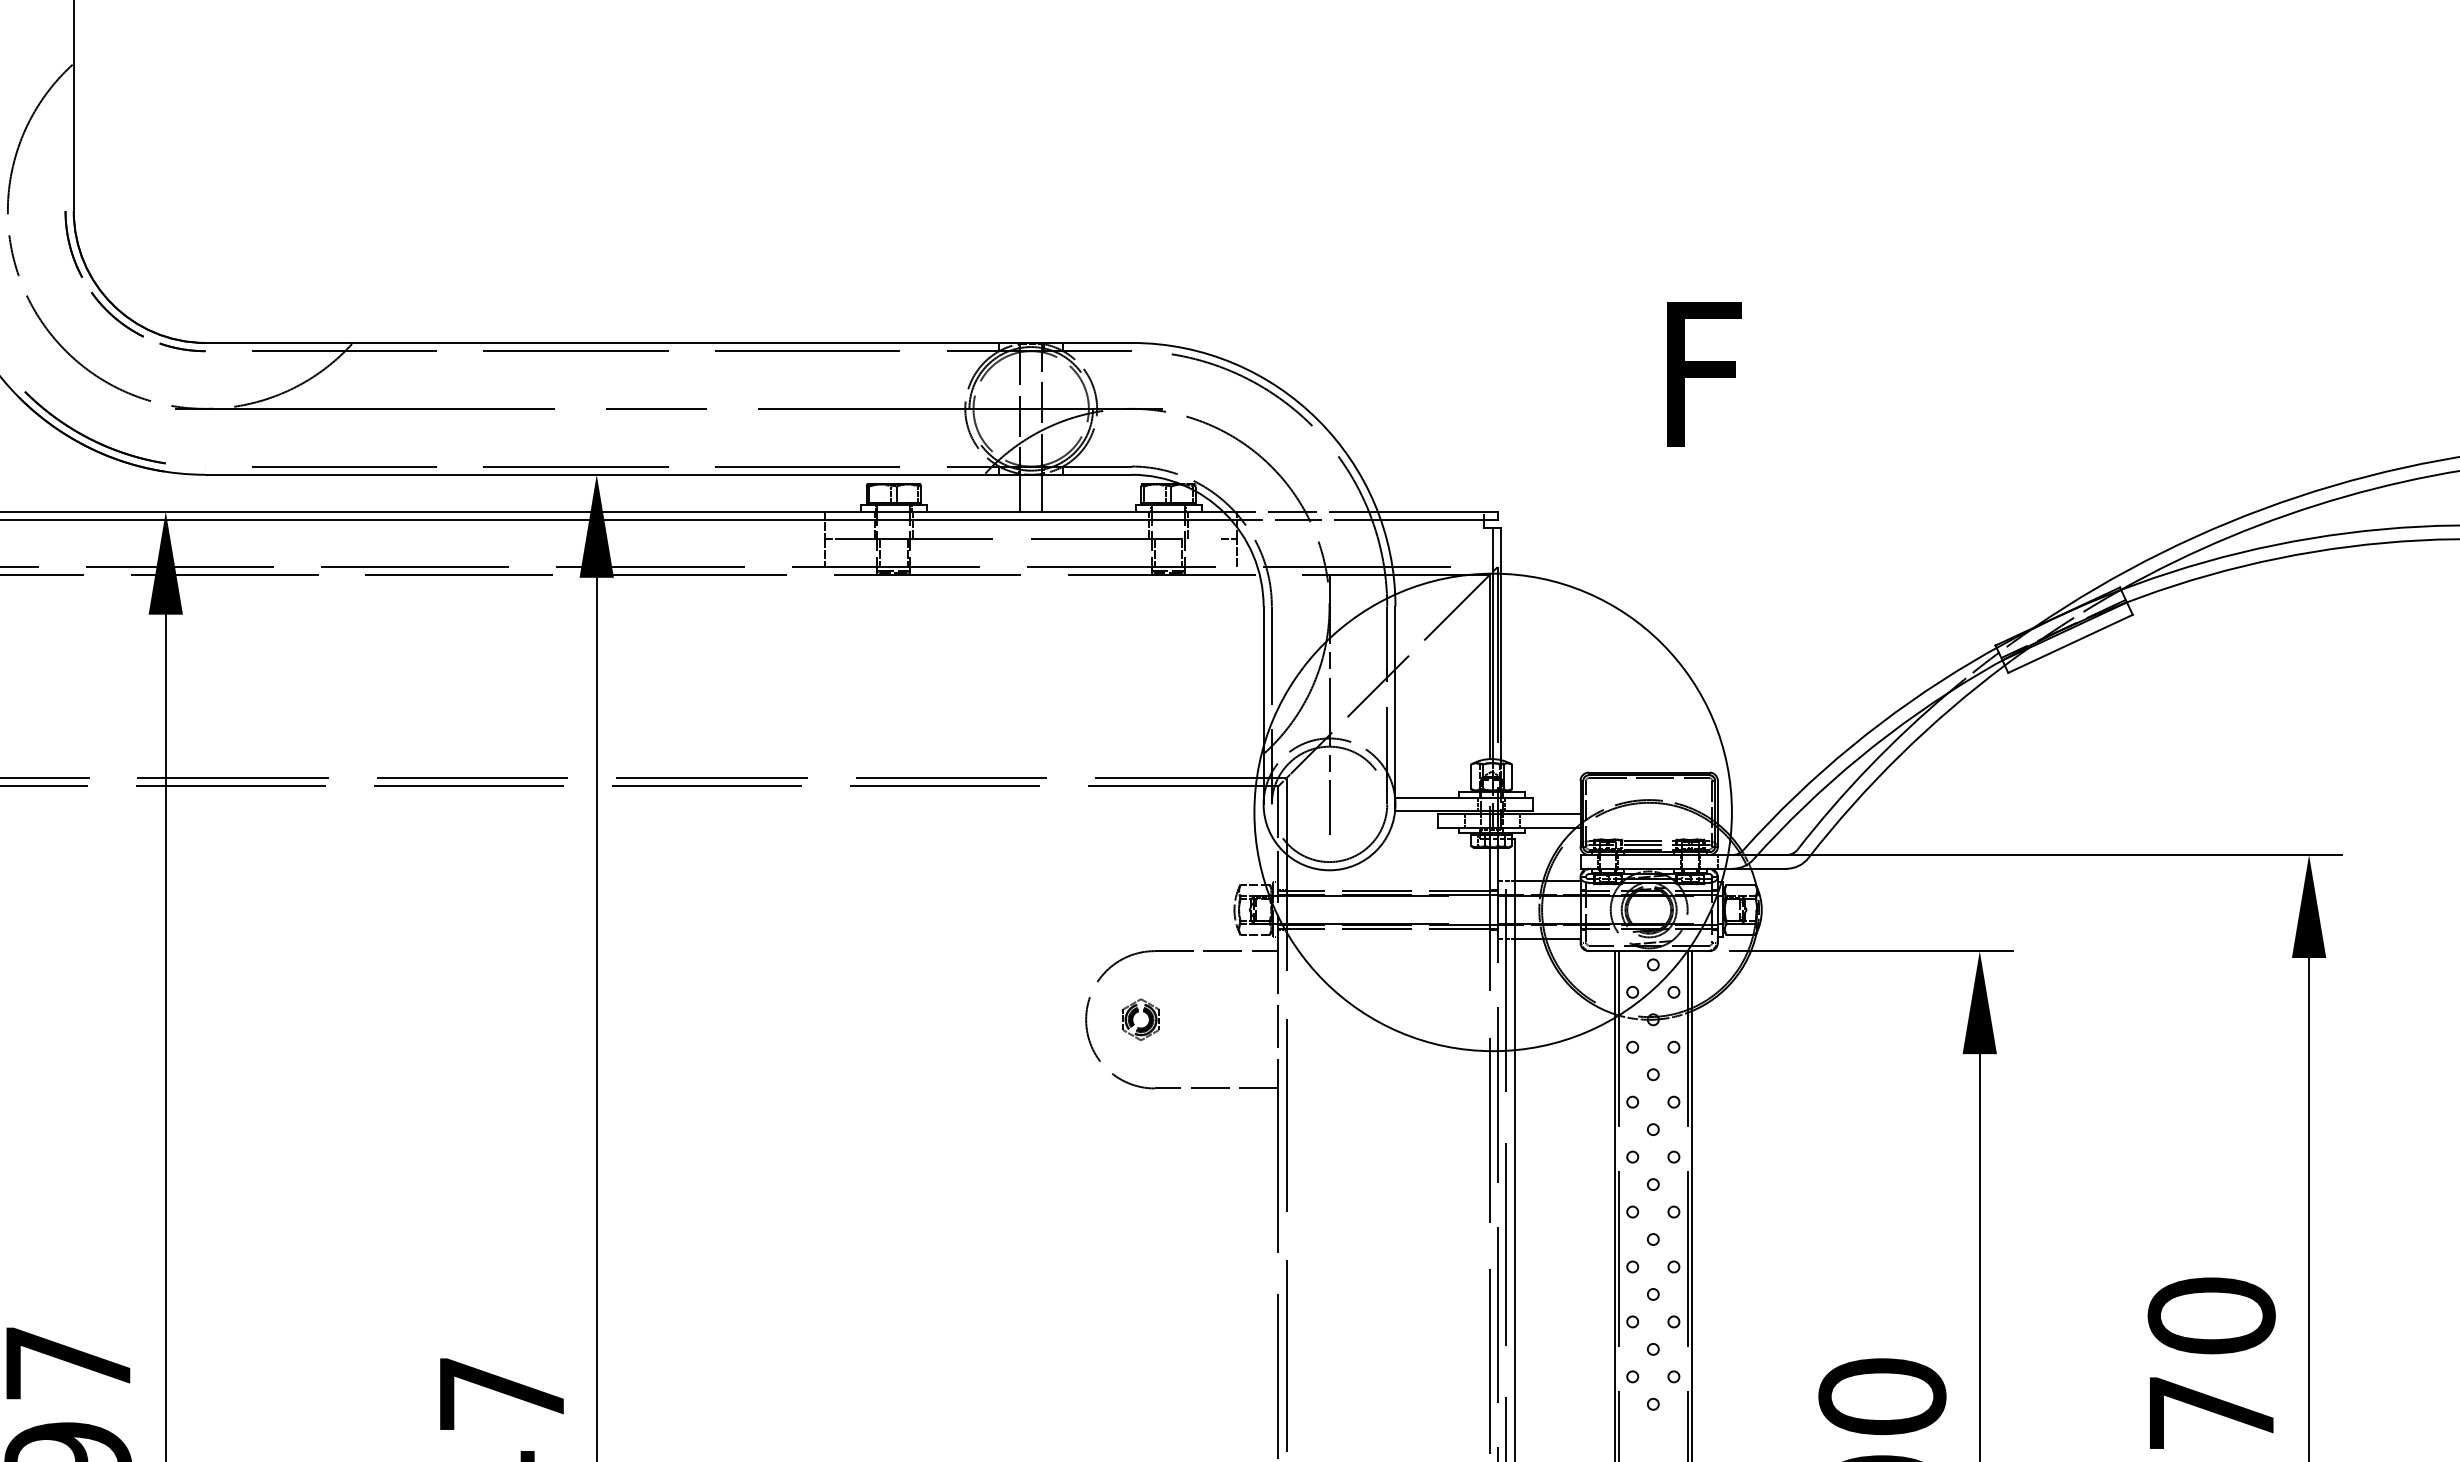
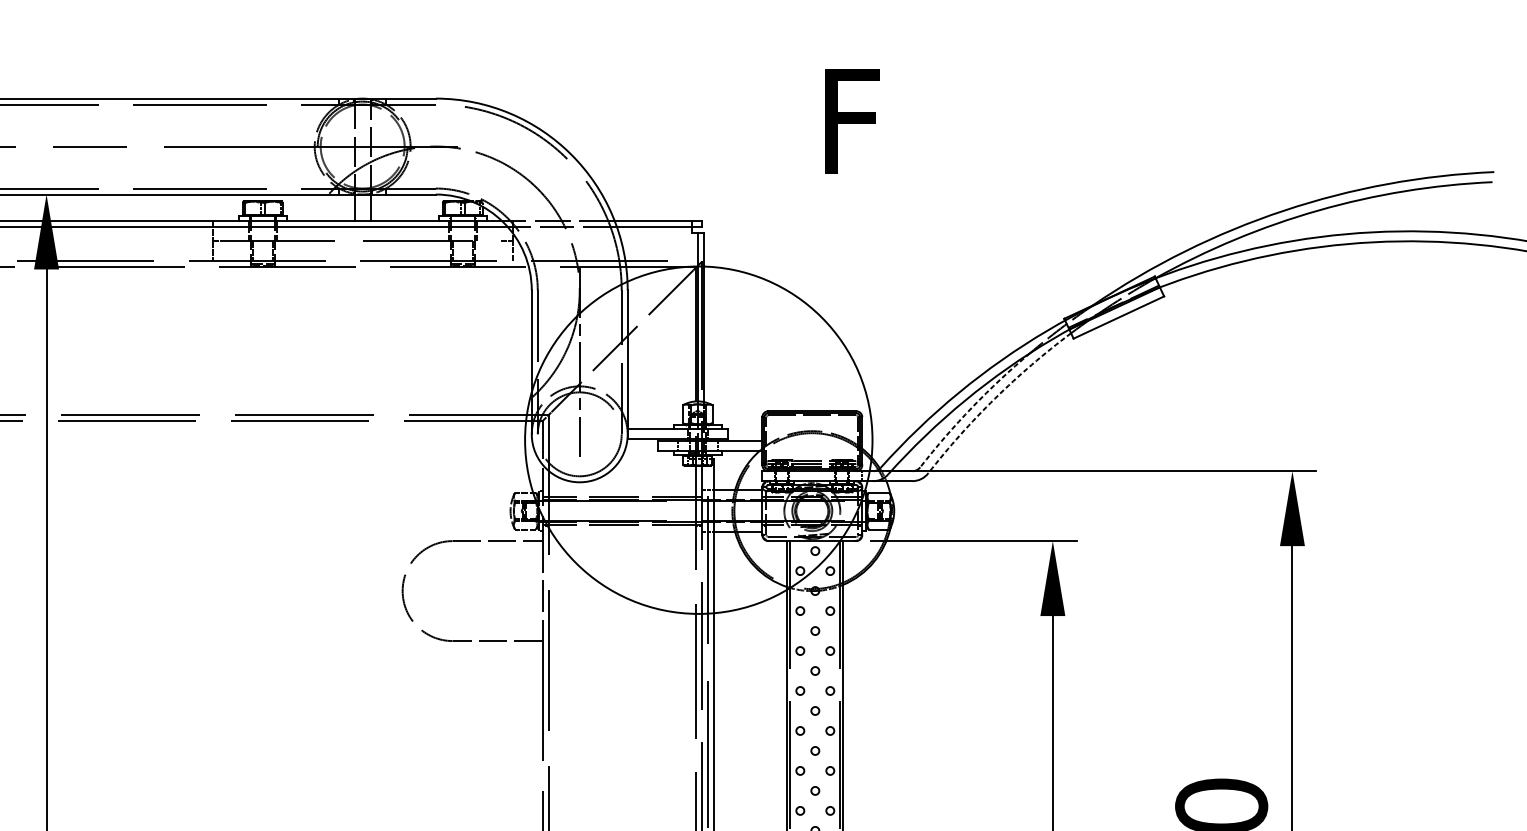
arc: (1900, 755) -> (995, 398), solid -> dashed
arc: (1868, 767) -> (971, 407), solid -> dashed
part: (1133, 1019) -> (437, 590), removed

